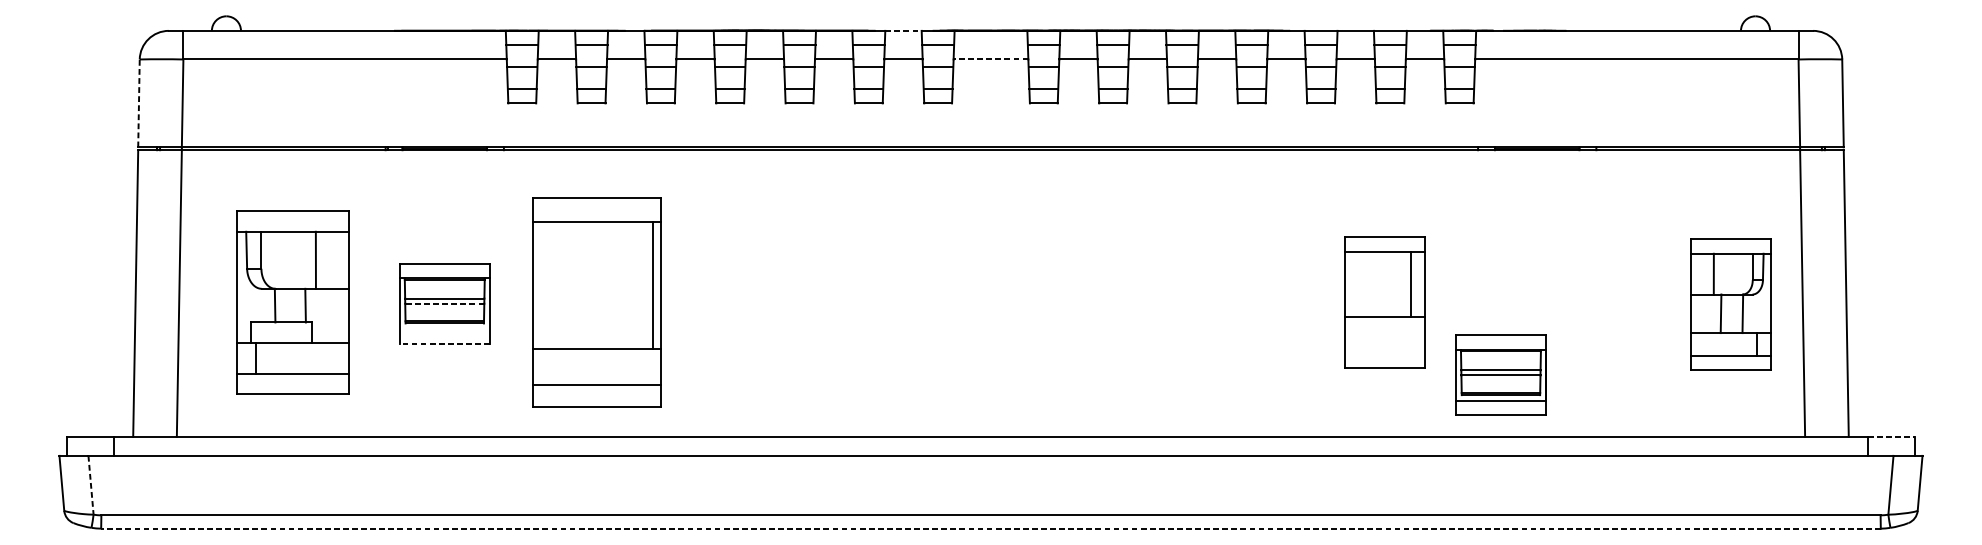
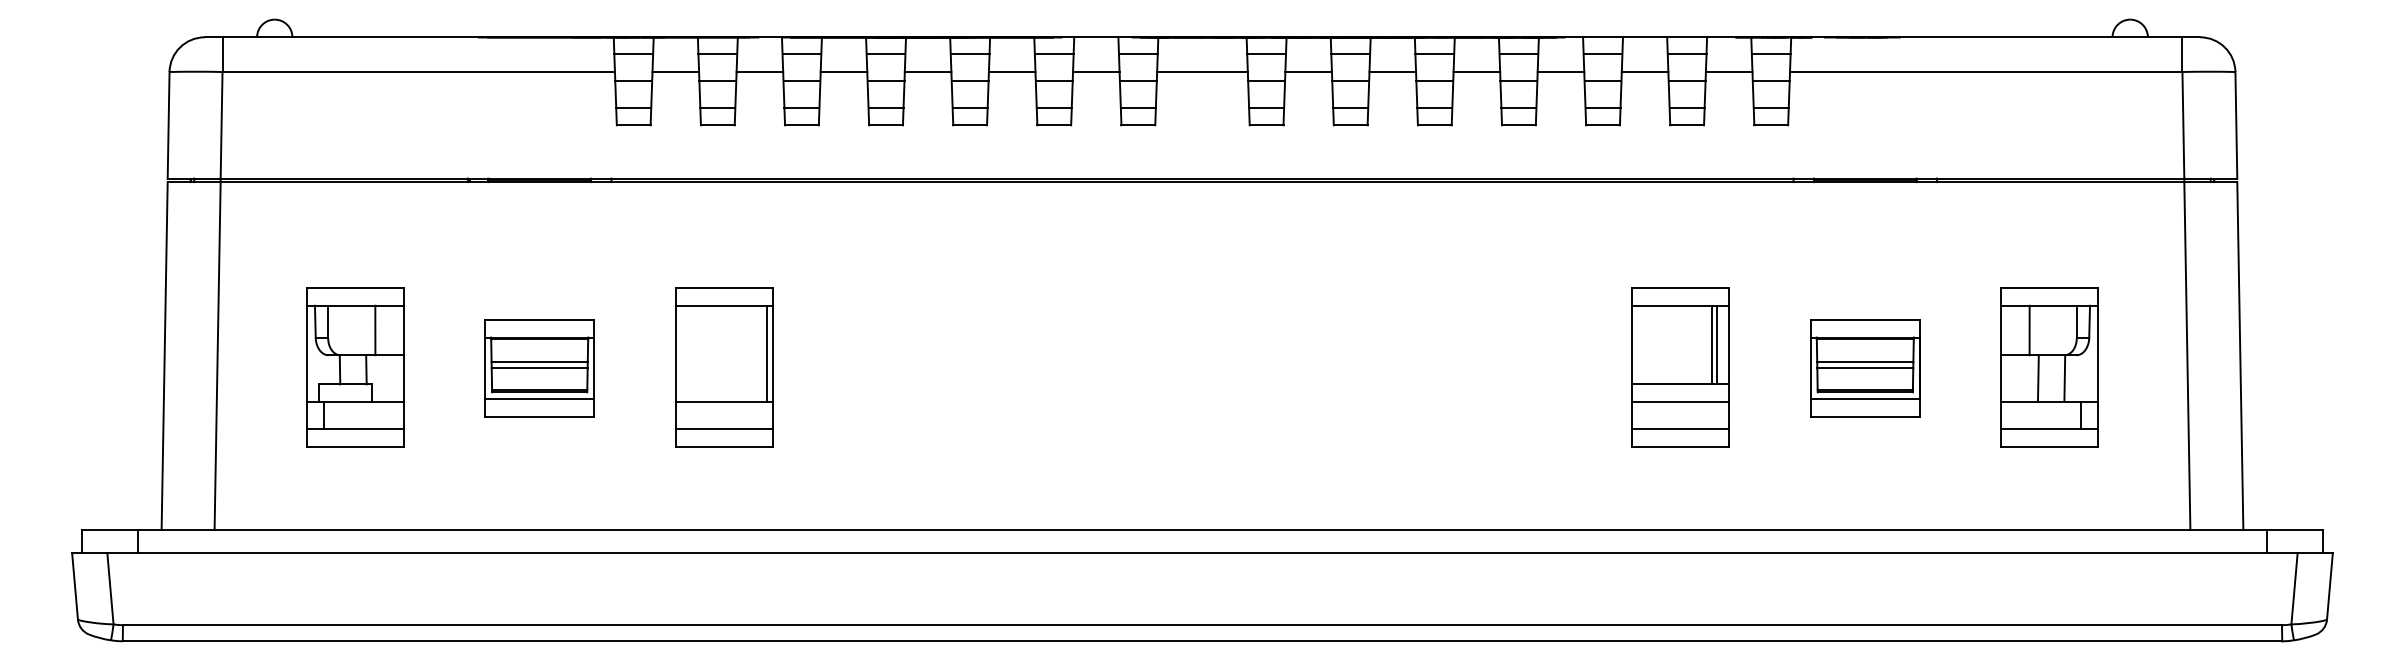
line: (903, 31) -> (1096, 37), dashed -> solid
line: (990, 59) -> (1201, 72), dashed -> solid
line: (138, 102) -> (168, 124), dashed -> solid
line: (1414, 284) -> (1716, 344), added
part: (292, 302) -> (355, 367), size x0.71
part: (597, 302) -> (724, 367), size x0.62
line: (444, 303) -> (539, 368), dashed -> solid
part: (1730, 304) -> (2049, 367), moved
line: (444, 329) -> (539, 399), added
line: (1384, 331) -> (1680, 402), added
line: (444, 343) -> (539, 416), dashed -> solid
line: (1384, 354) -> (1680, 429), added
part: (1501, 375) -> (1865, 368), moved
line: (1891, 437) -> (2295, 530), dashed -> solid
line: (91, 485) -> (110, 588), dashed -> solid
line: (991, 528) -> (1202, 641), dashed -> solid

